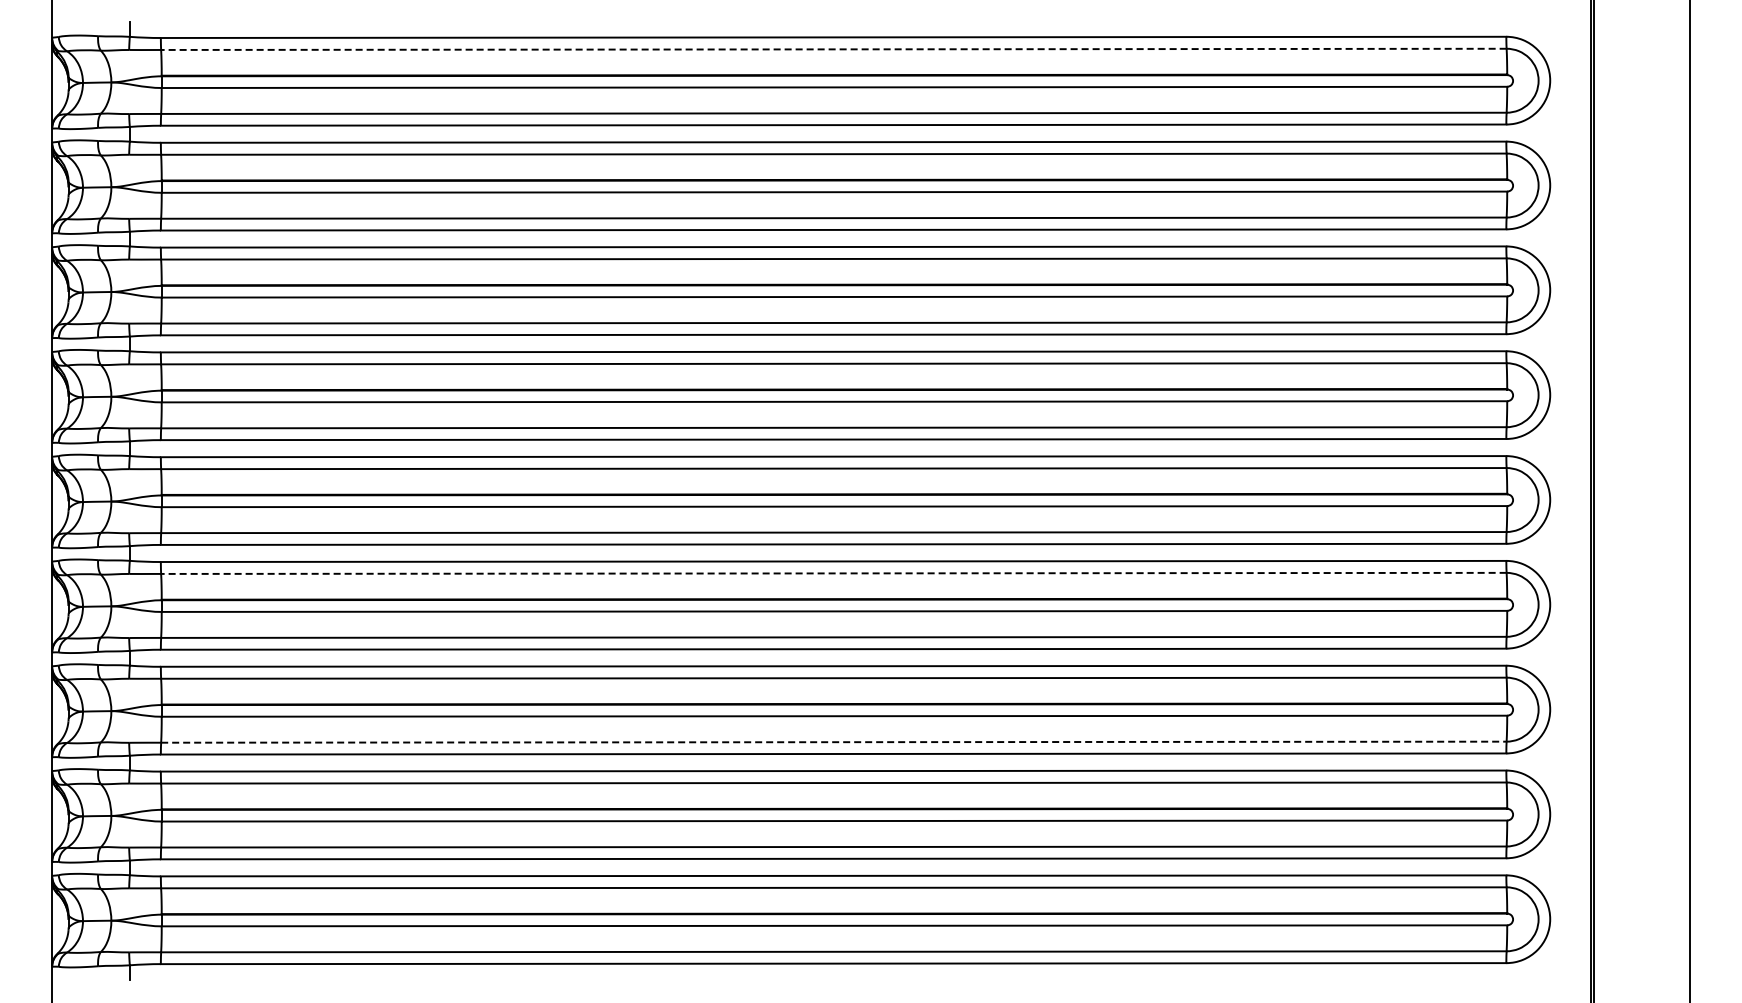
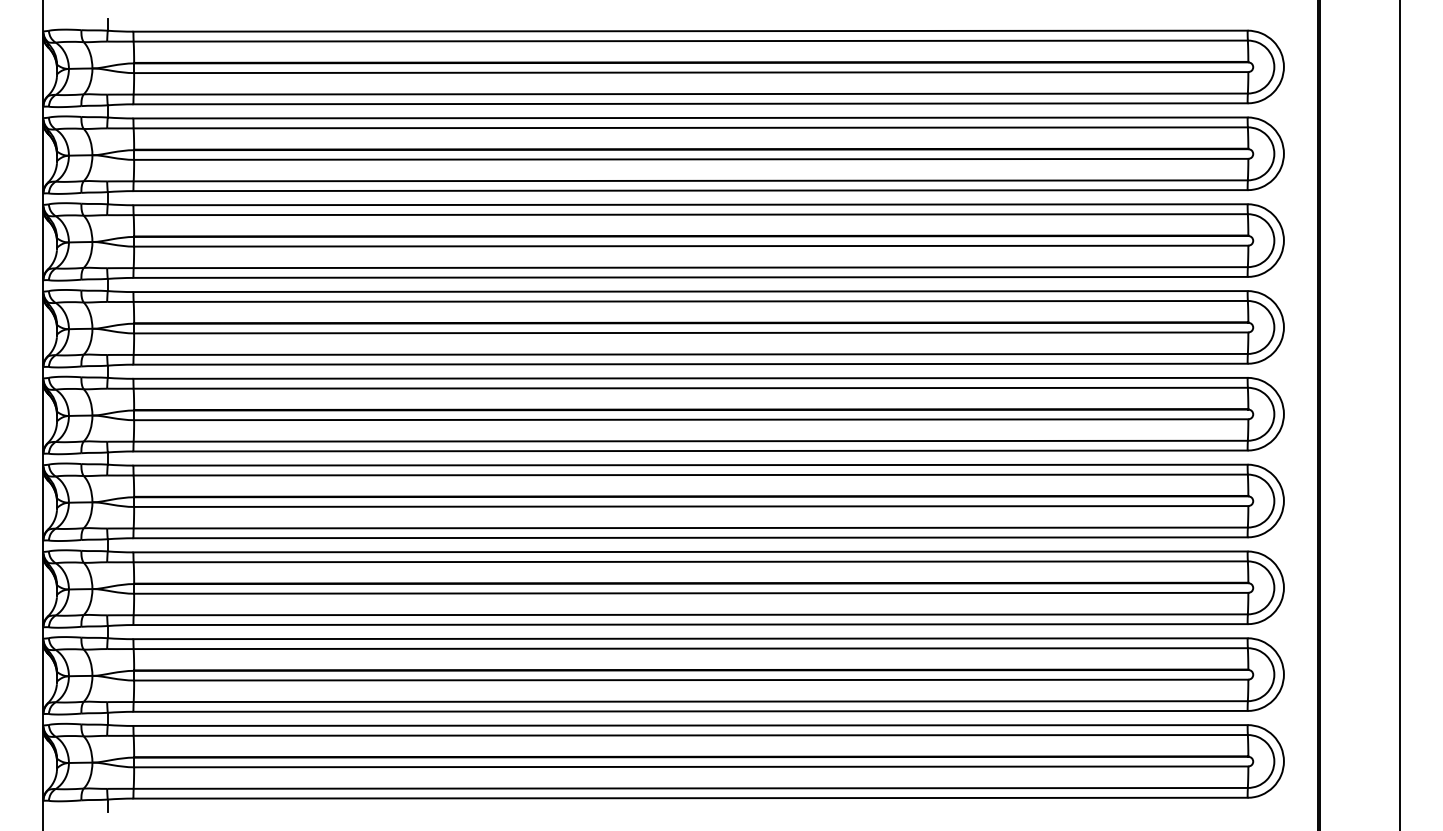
line: (833, 49) -> (690, 41), dashed -> solid
line: (833, 573) -> (690, 475), dashed -> solid
line: (833, 742) -> (690, 615), dashed -> solid

